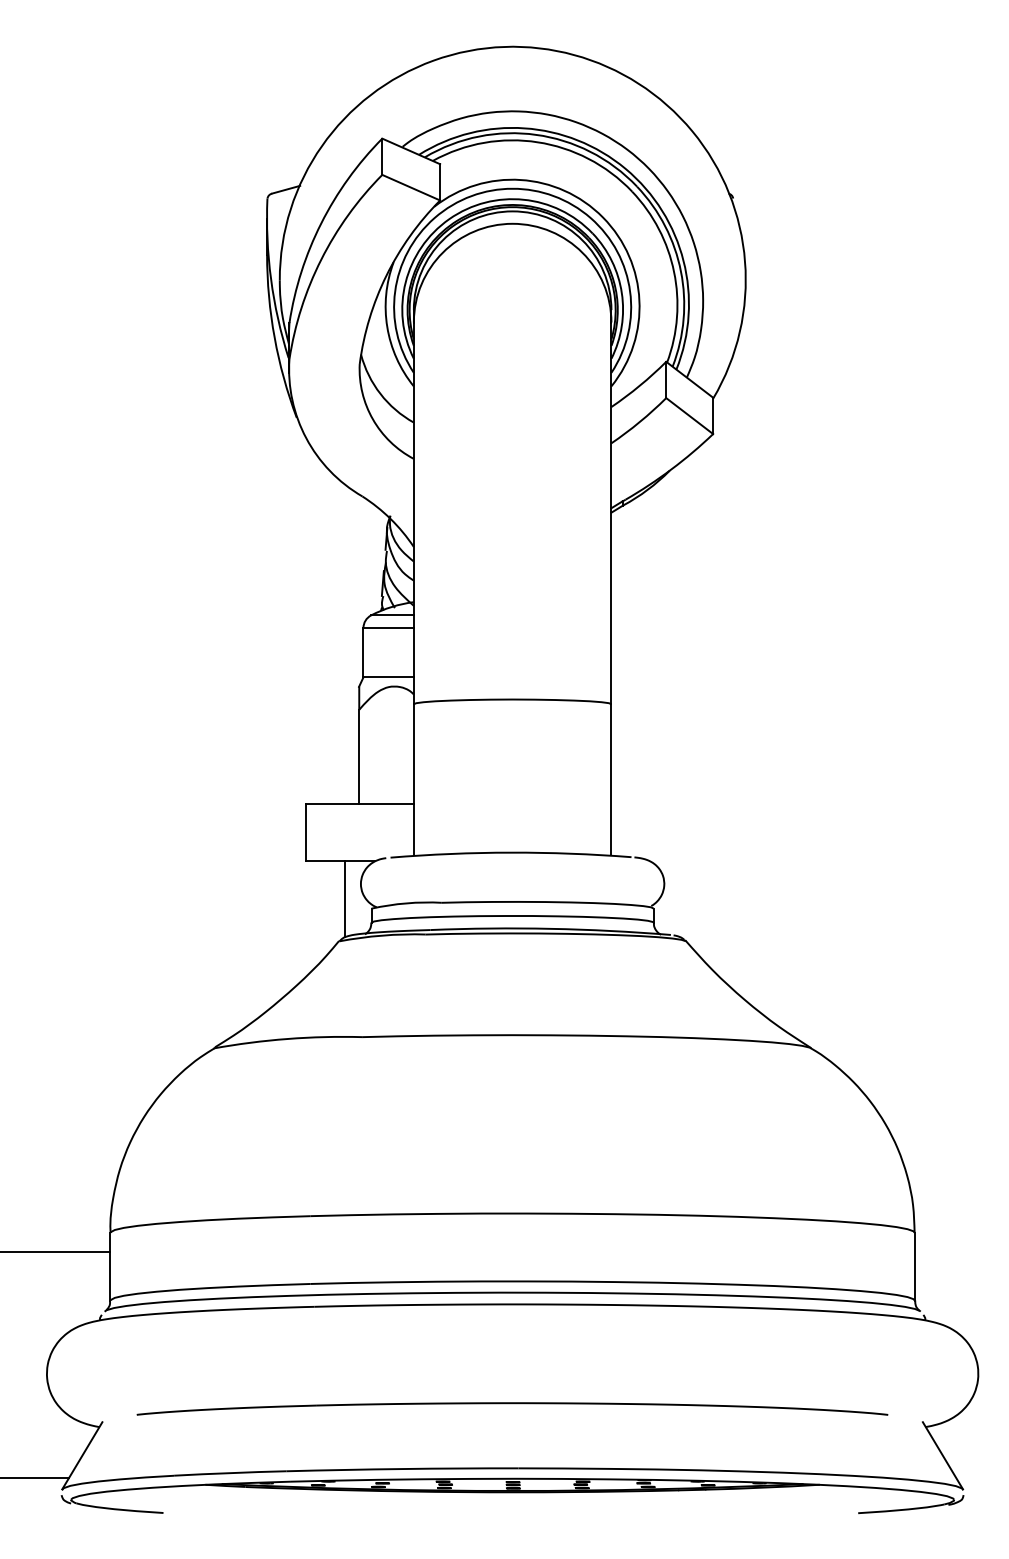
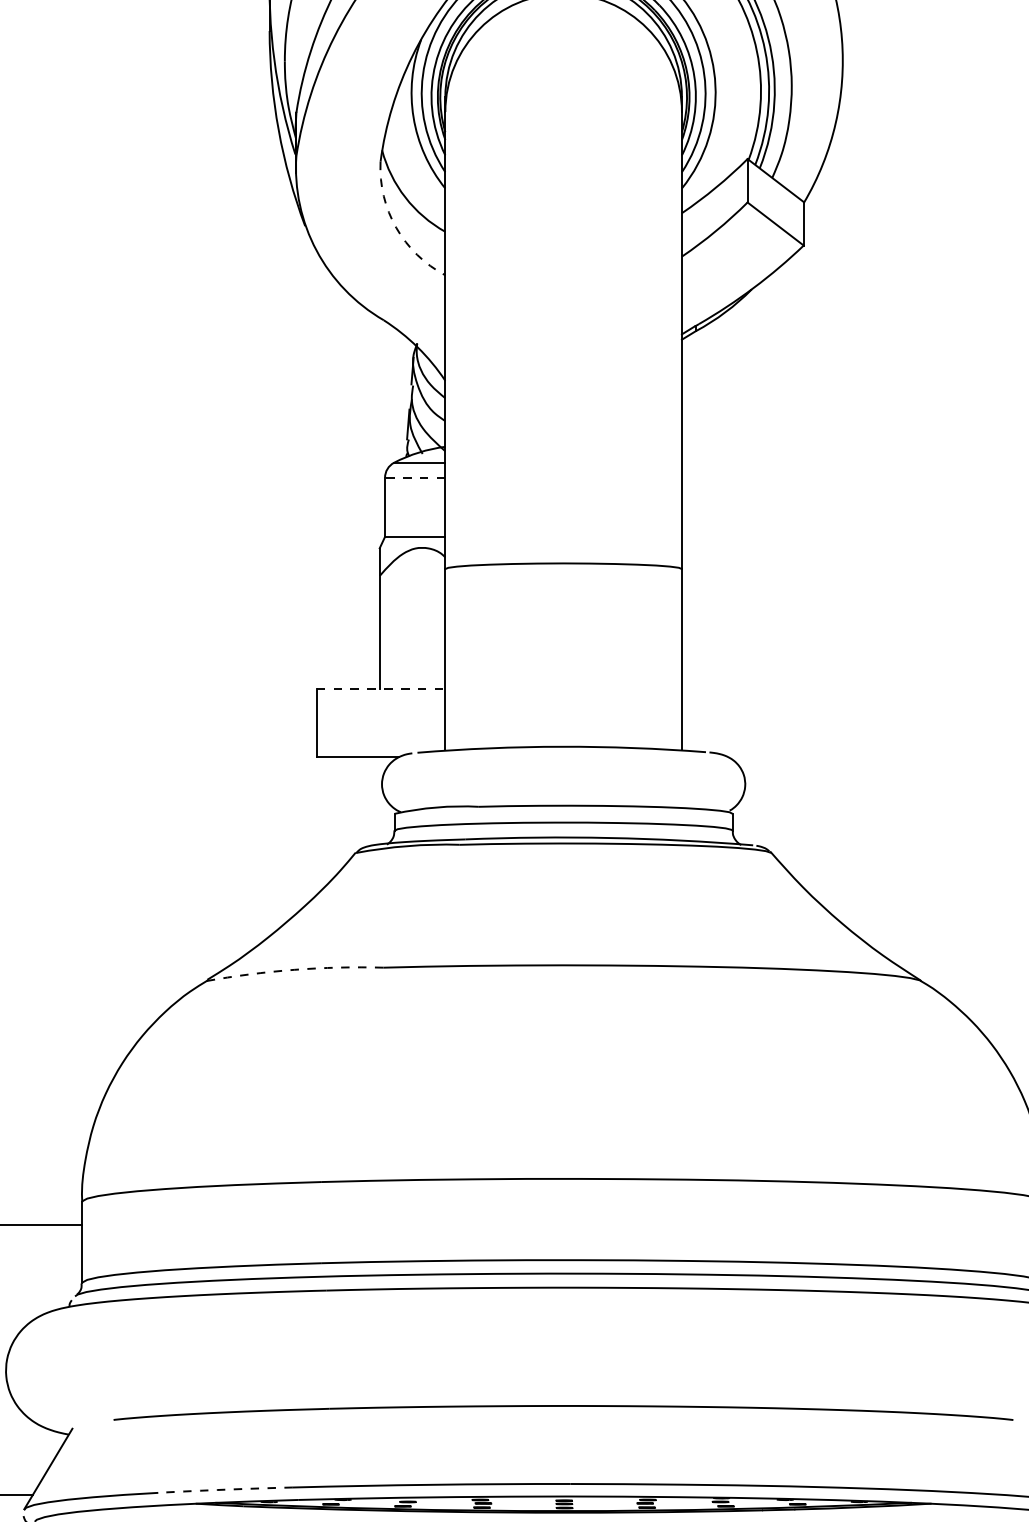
arc: (372, 419) -> (395, 228), solid -> dashed
line: (388, 627) -> (415, 477), solid -> dashed
line: (360, 804) -> (381, 689), solid -> dashed
line: (345, 898) -> (363, 801), removed
arc: (287, 1038) -> (294, 969), solid -> dashed
arc: (230, 1473) -> (225, 1490), solid -> dashed

